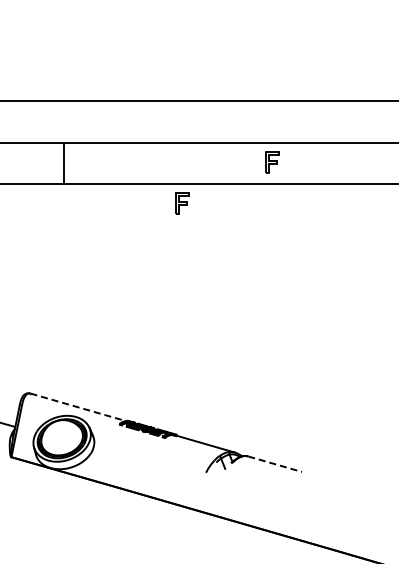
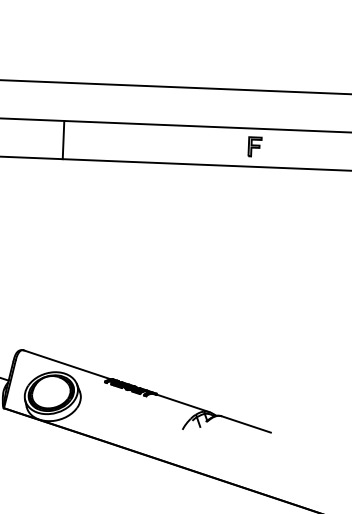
part: (182, 203) -> (170, 181), removed
line: (78, 407) -> (67, 365), dashed -> solid
line: (275, 464) -> (246, 424), dashed -> solid

